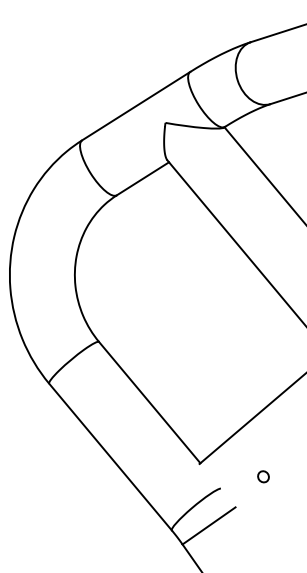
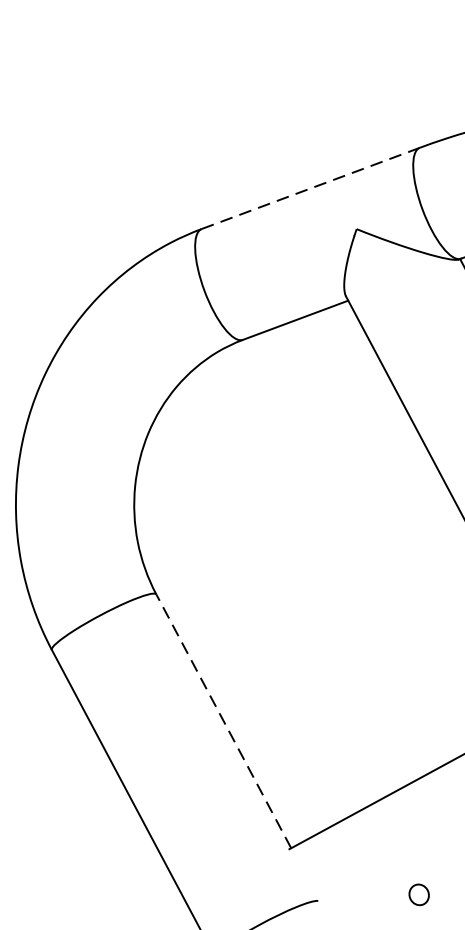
line: (136, 106) -> (311, 189), solid -> dashed
line: (149, 402) -> (223, 720), solid -> dashed
part: (263, 476) -> (419, 894), moved

